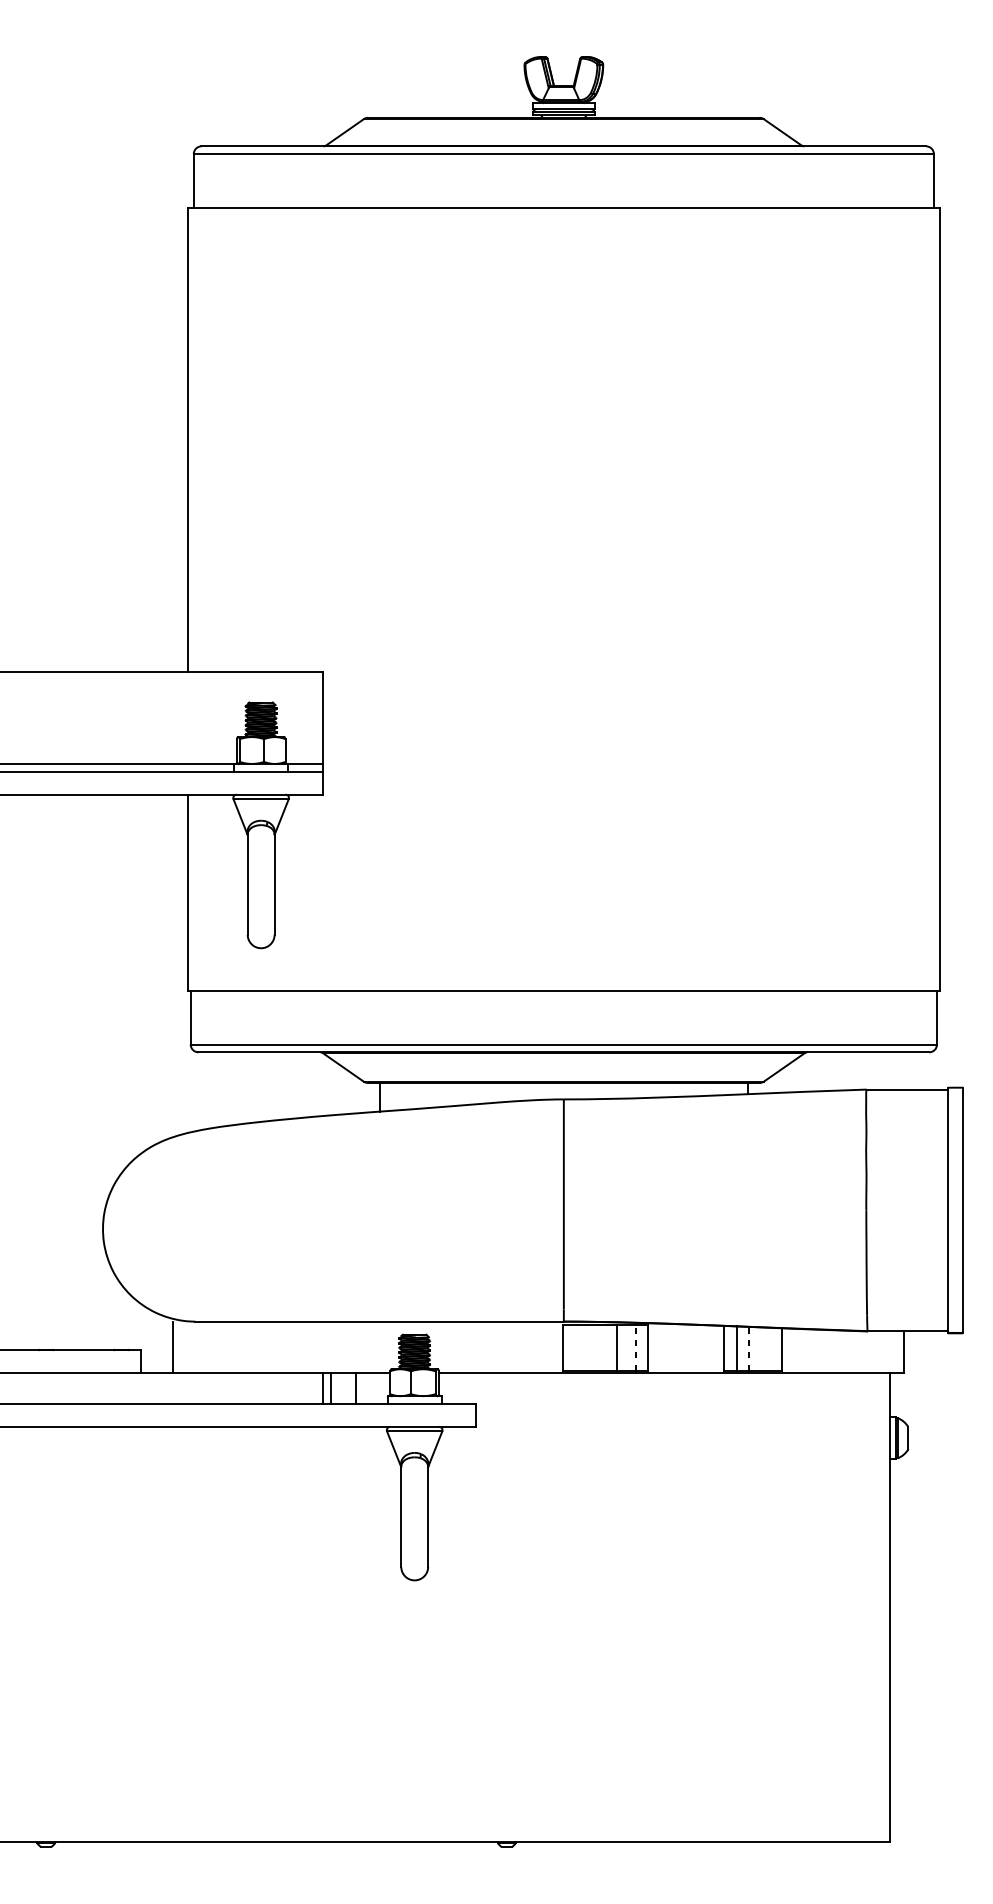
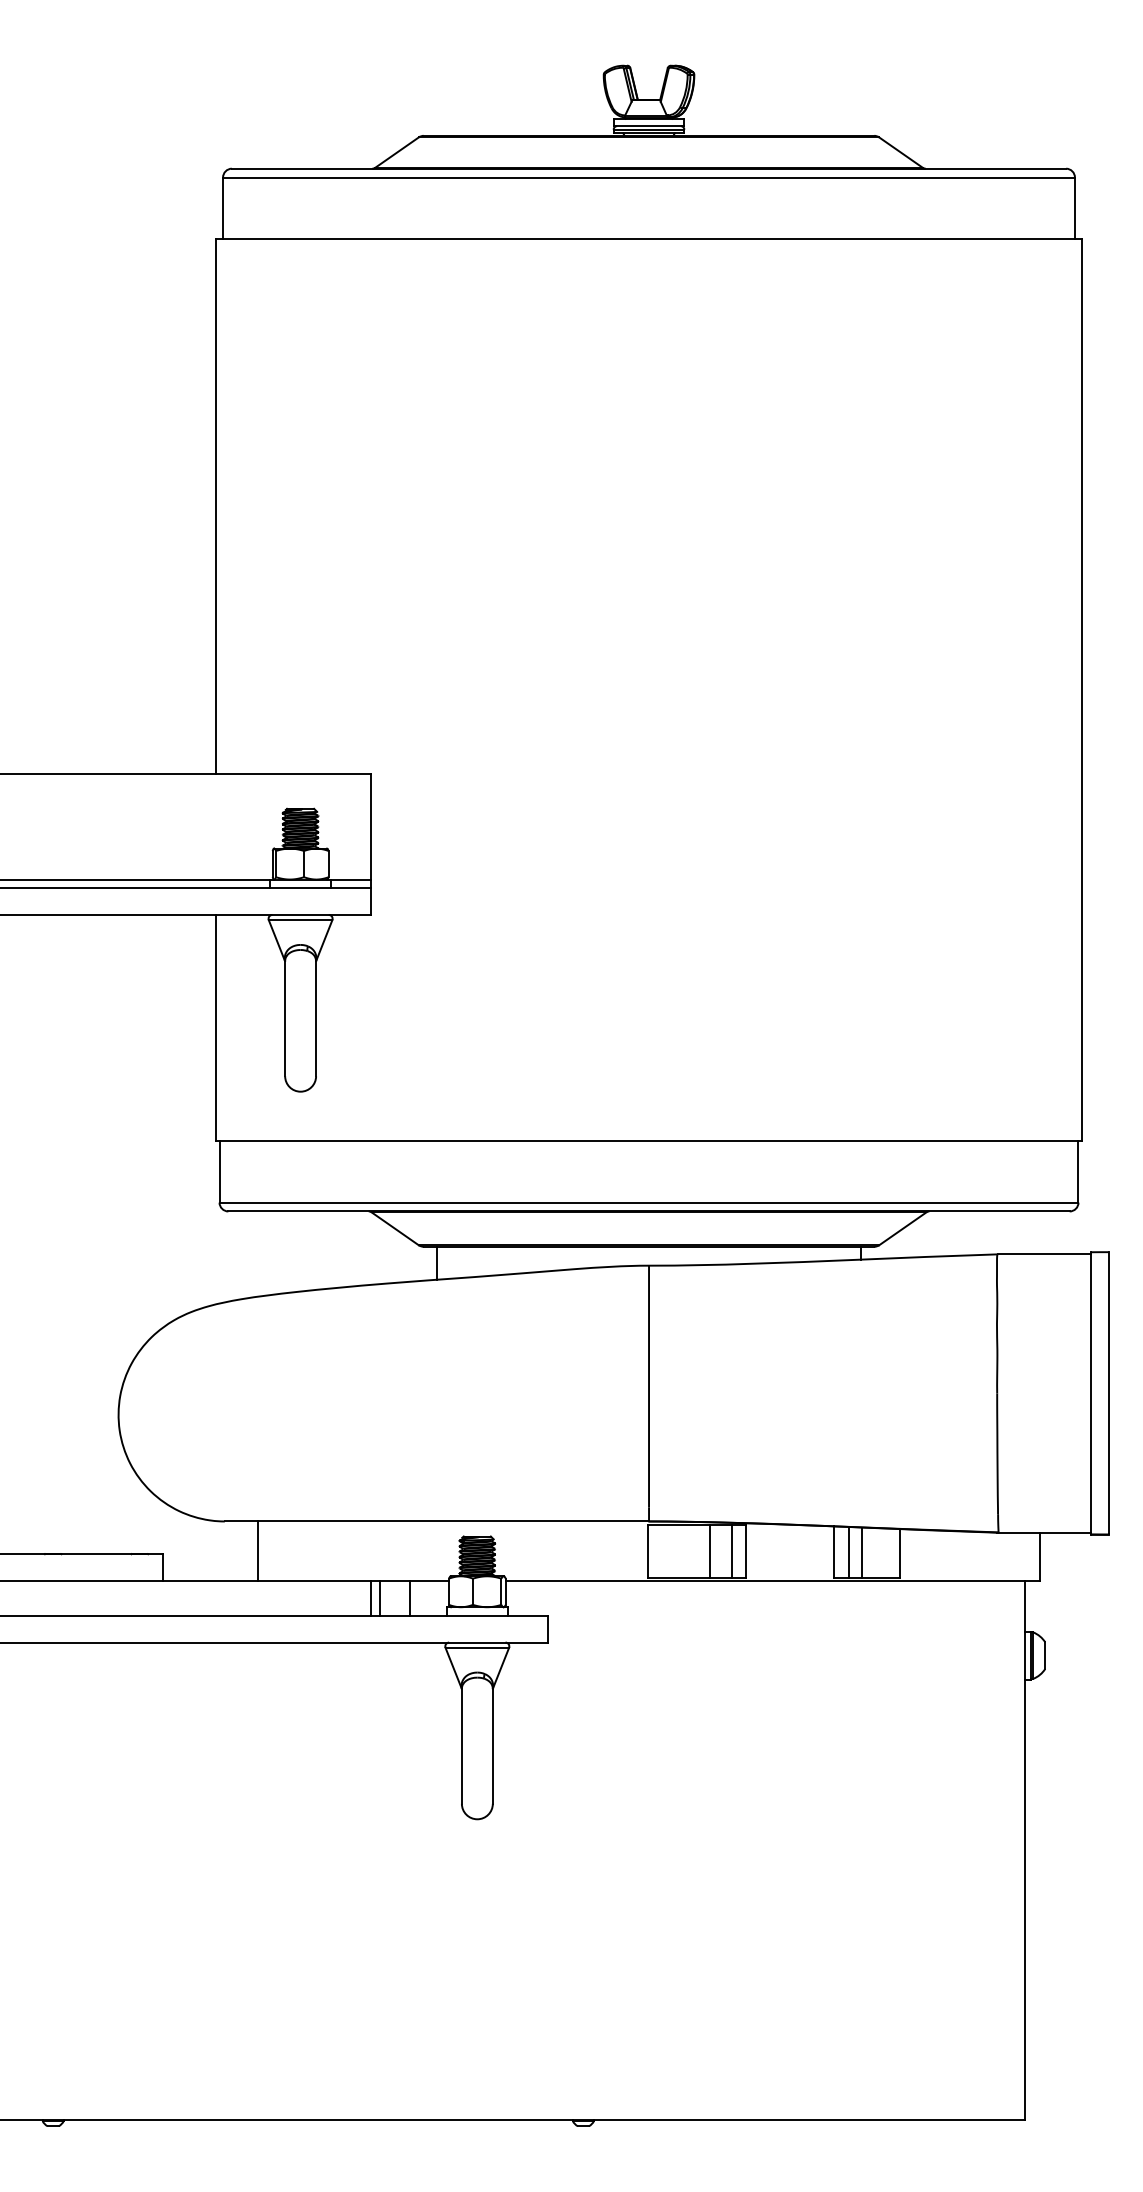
line: (172, 1346) -> (257, 1550), moved
line: (636, 1347) -> (732, 1551), dashed -> solid
line: (749, 1348) -> (862, 1552), dashed -> solid

